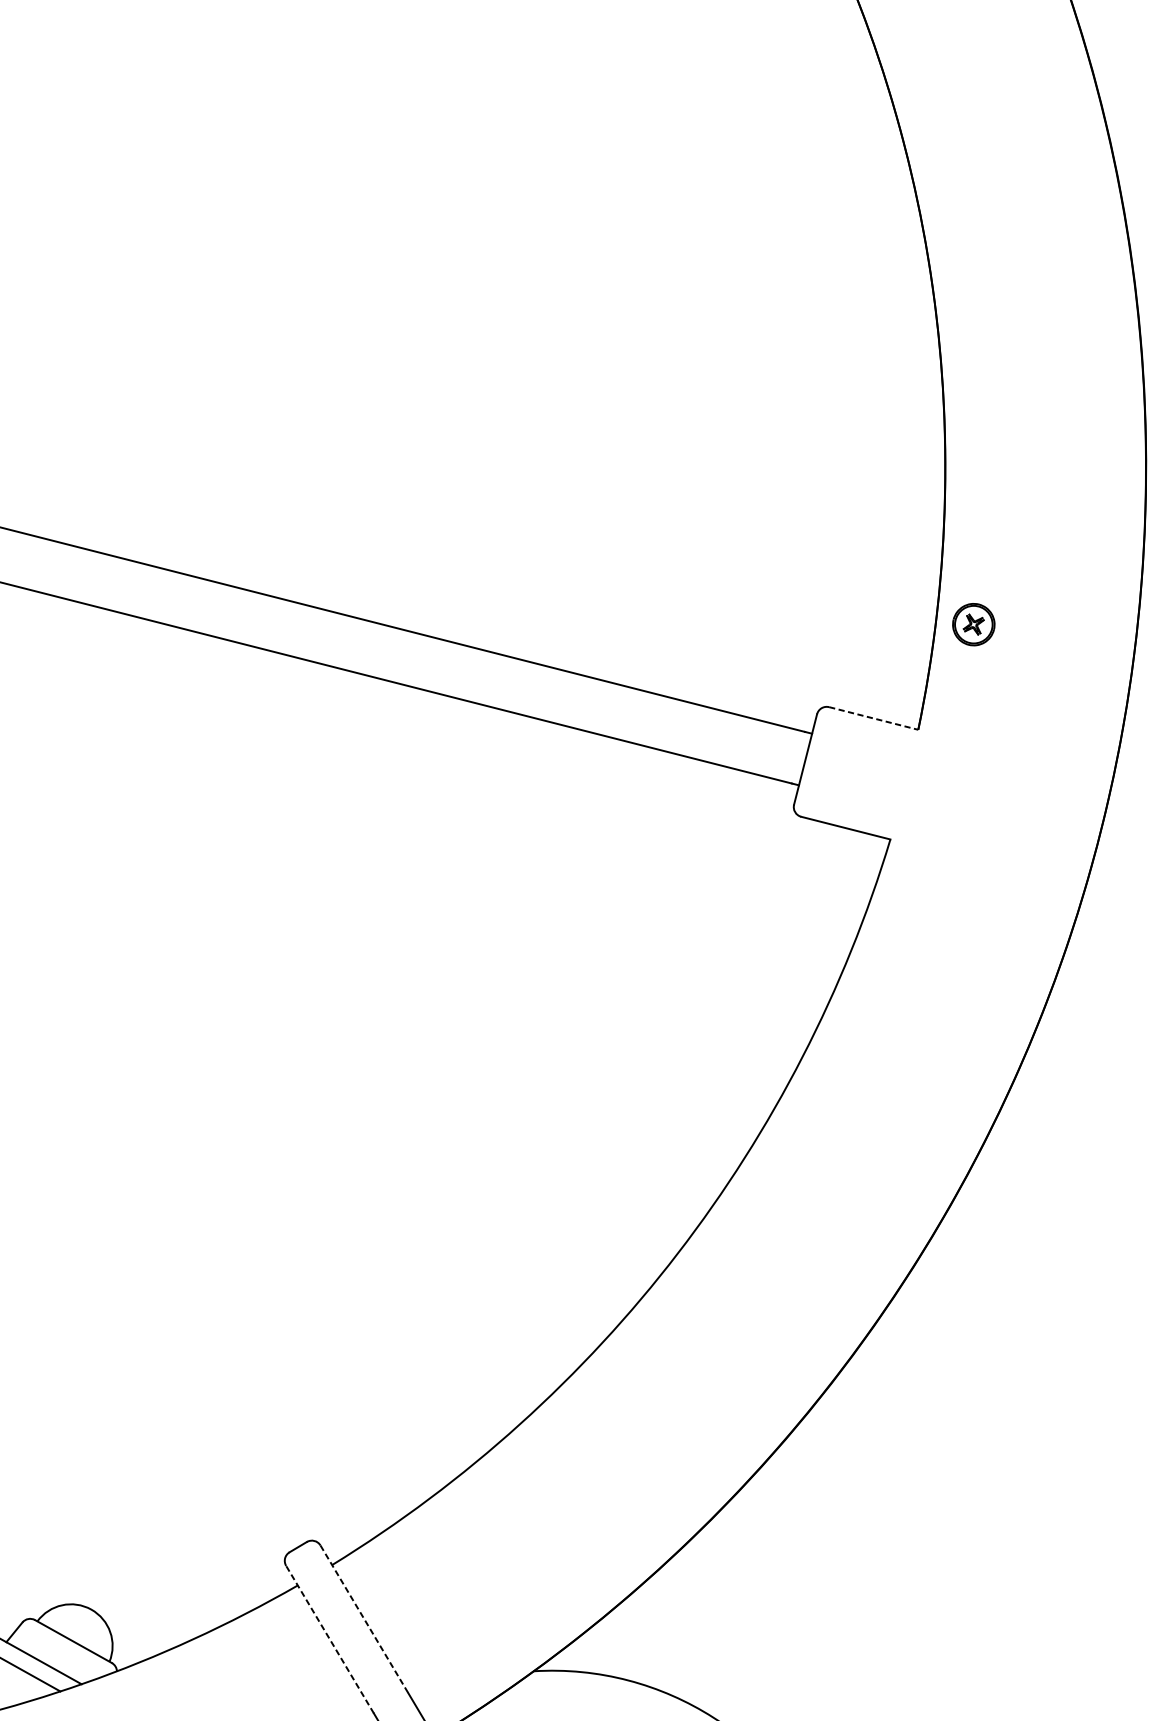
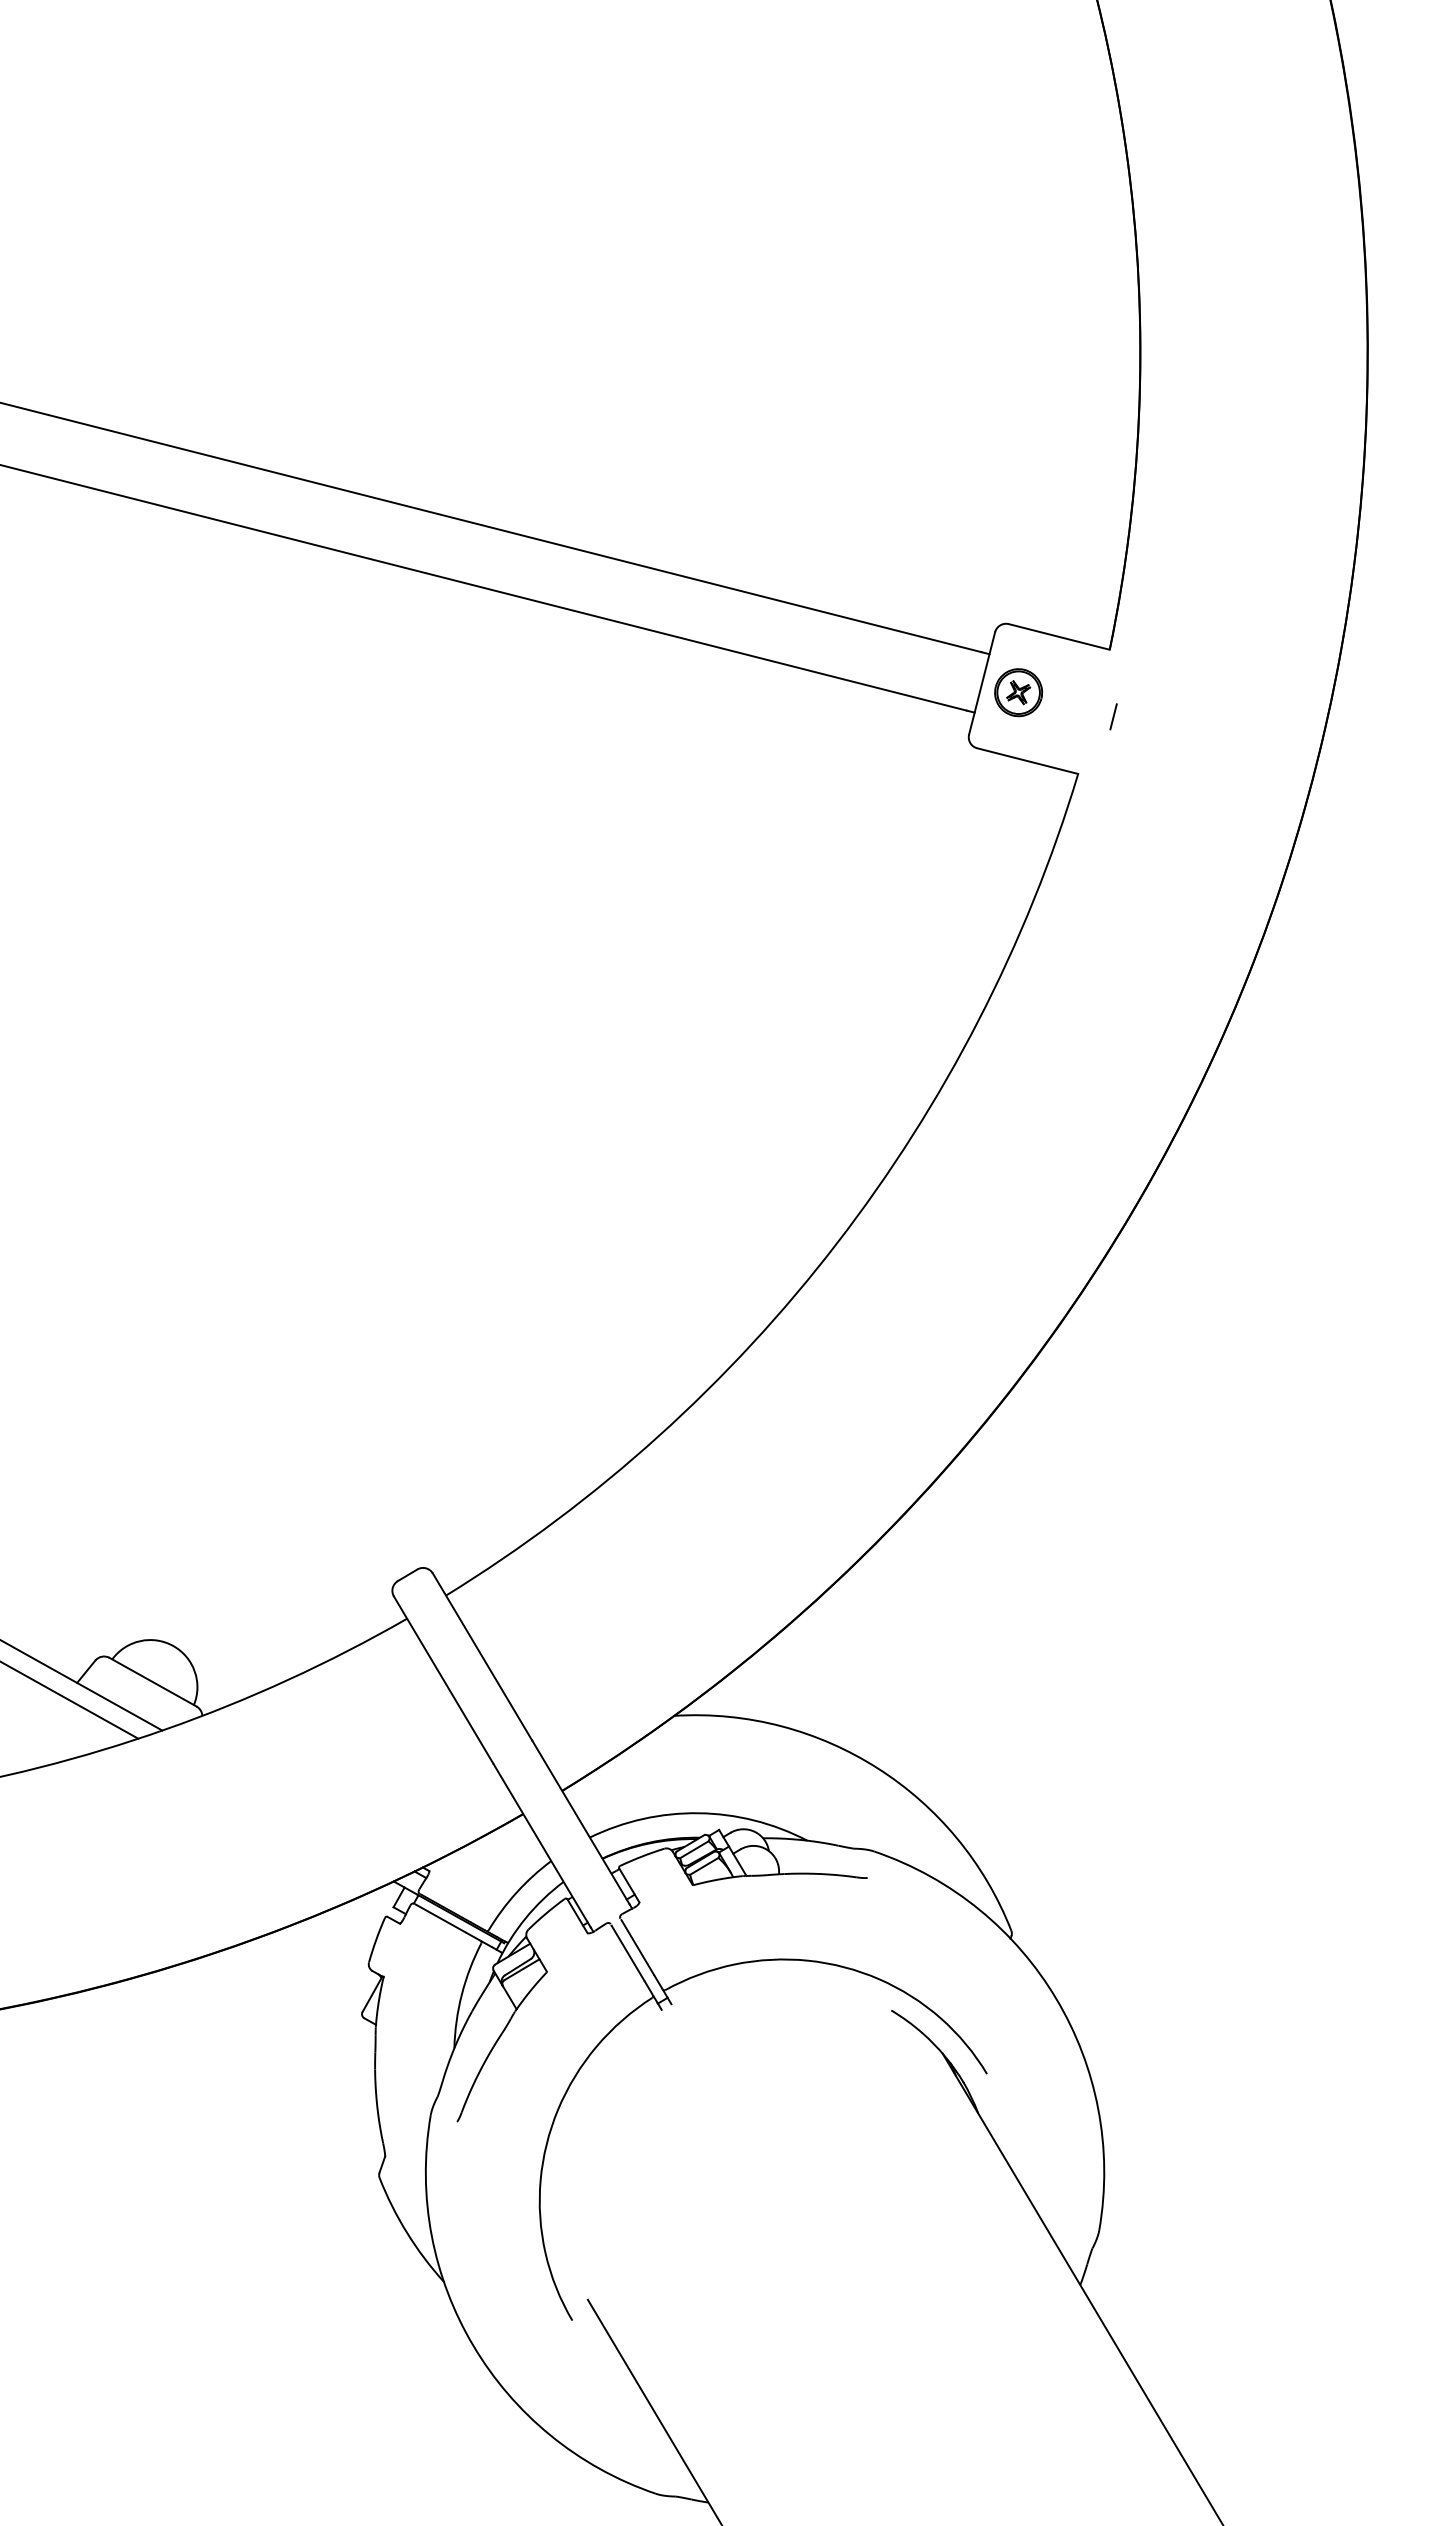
part: (973, 624) -> (1018, 692), moved
line: (873, 718) -> (1059, 637), dashed -> solid
line: (921, 788) -> (1113, 716), added
line: (364, 1619) -> (482, 1657), dashed -> solid
line: (329, 1639) -> (443, 1679), dashed -> solid

